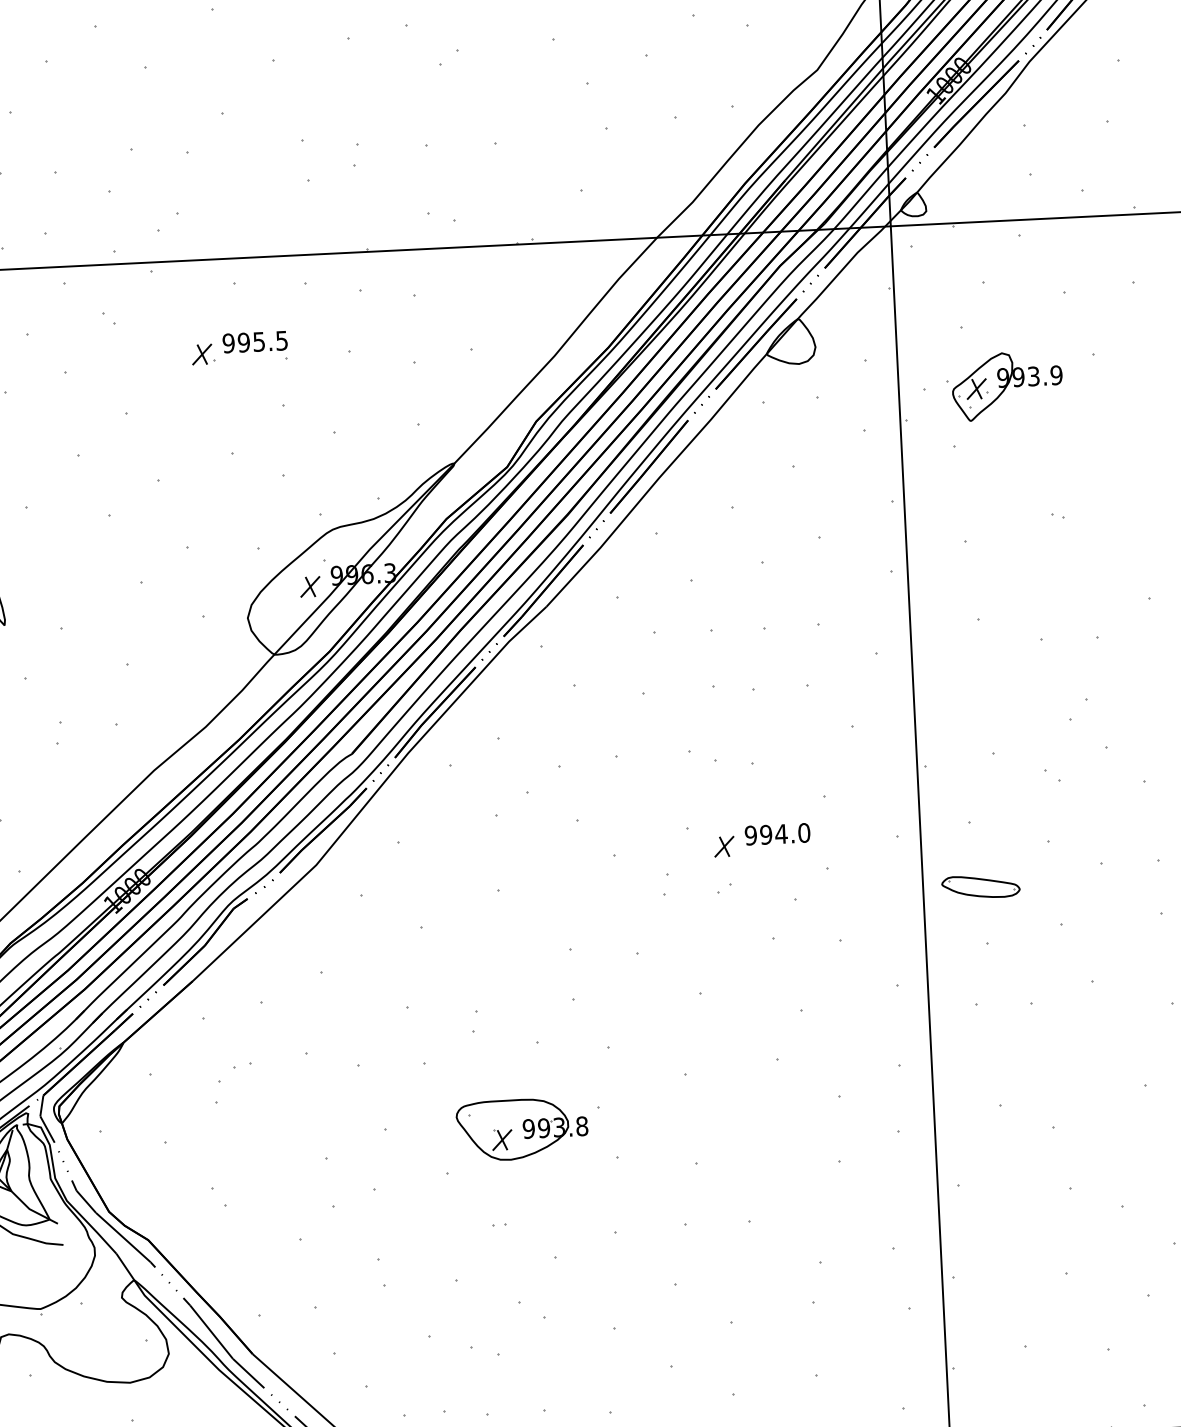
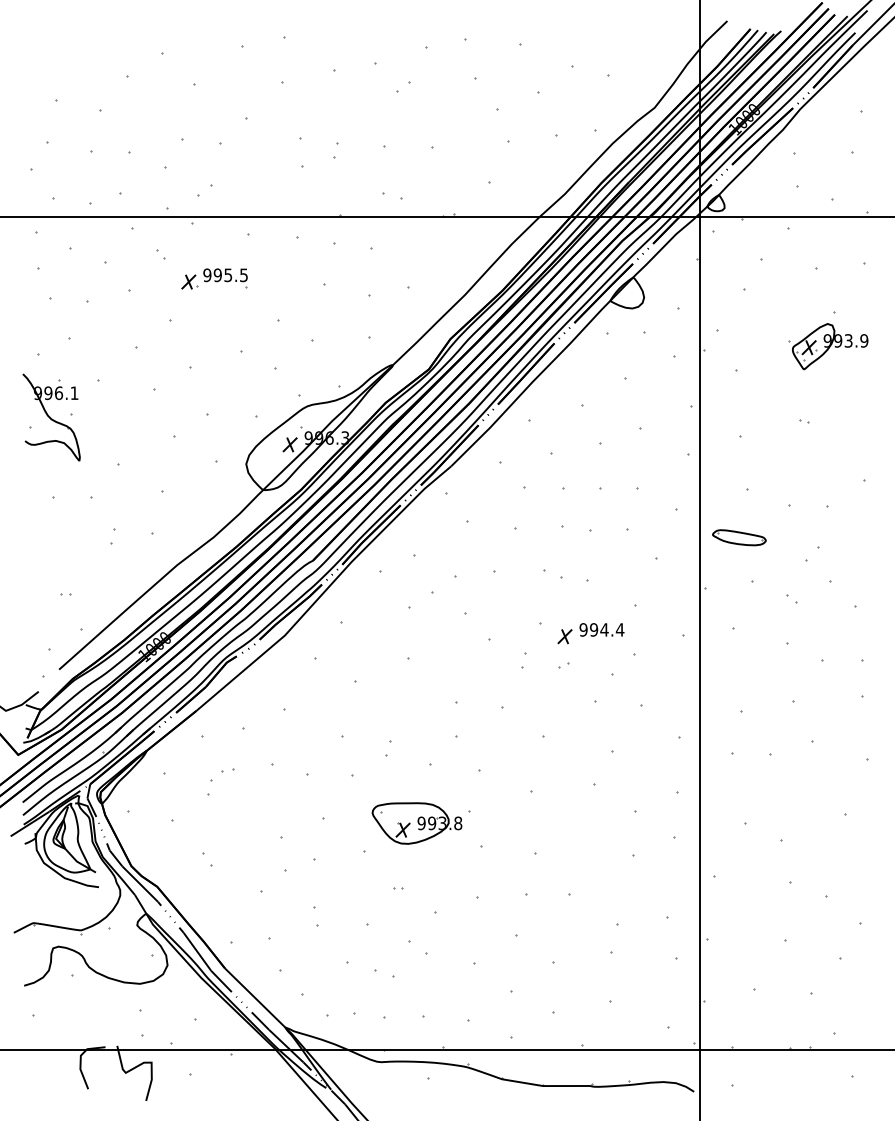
part: (239, 347) -> (214, 278), moved
part: (1004, 386) -> (828, 346), moved
text: (803, 832) -> (619, 629), 994.0 -> 994.4
part: (981, 886) -> (739, 537), moved

